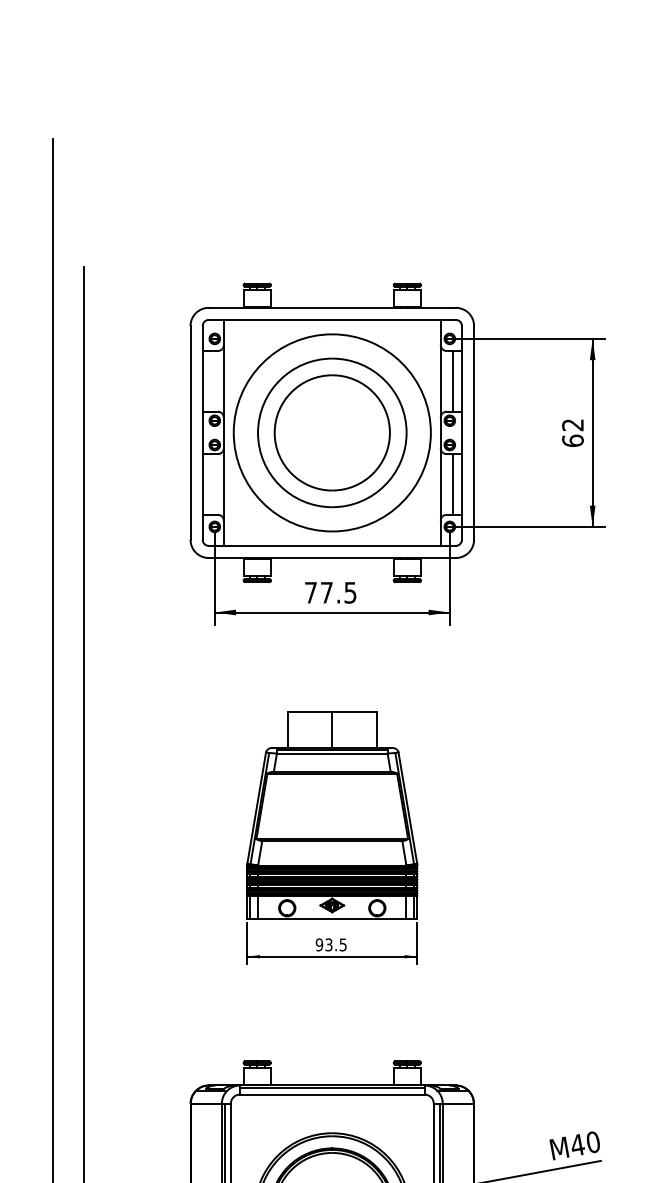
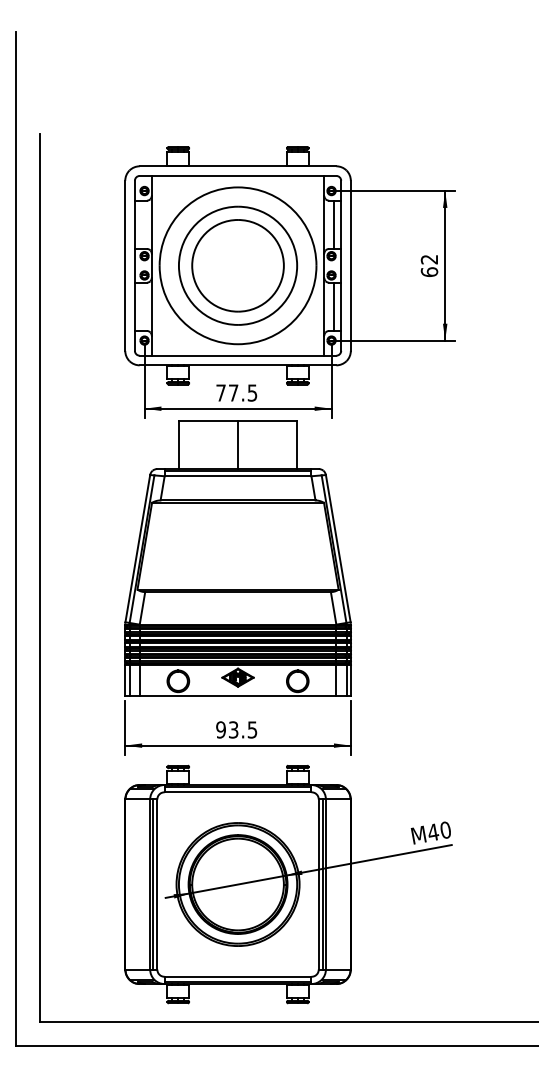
part: (331, 837) -> (237, 587), size x1.67

